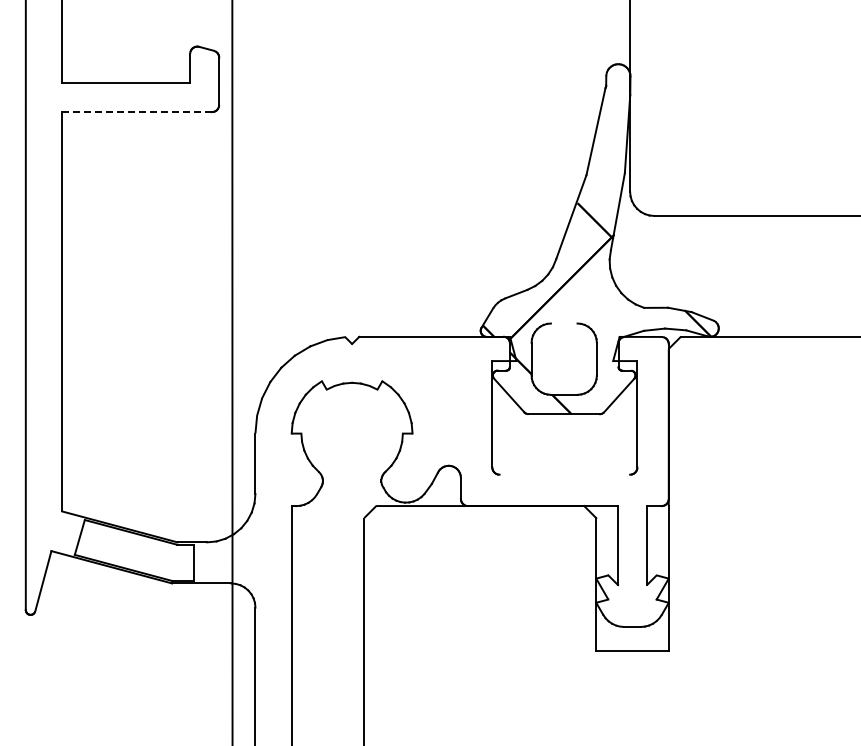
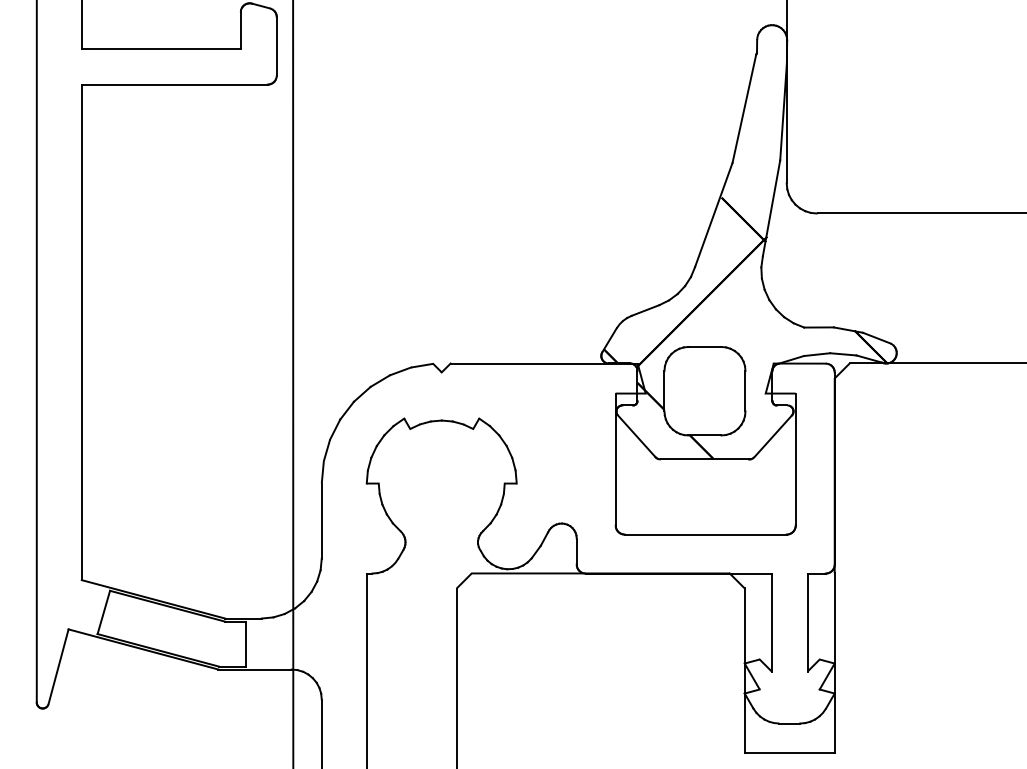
line: (137, 112) -> (175, 85), dashed -> solid
line: (563, 323) -> (704, 346), added
line: (564, 474) -> (705, 534), added

